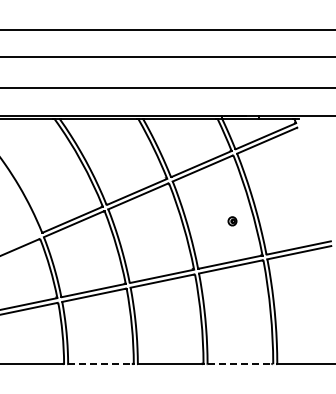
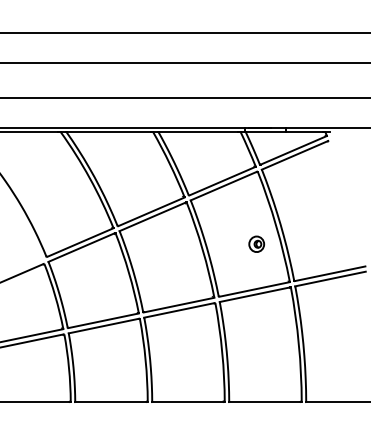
part: (232, 221) -> (256, 244), size x1.67
line: (100, 364) -> (110, 402), dashed -> solid
line: (240, 364) -> (265, 402), dashed -> solid

